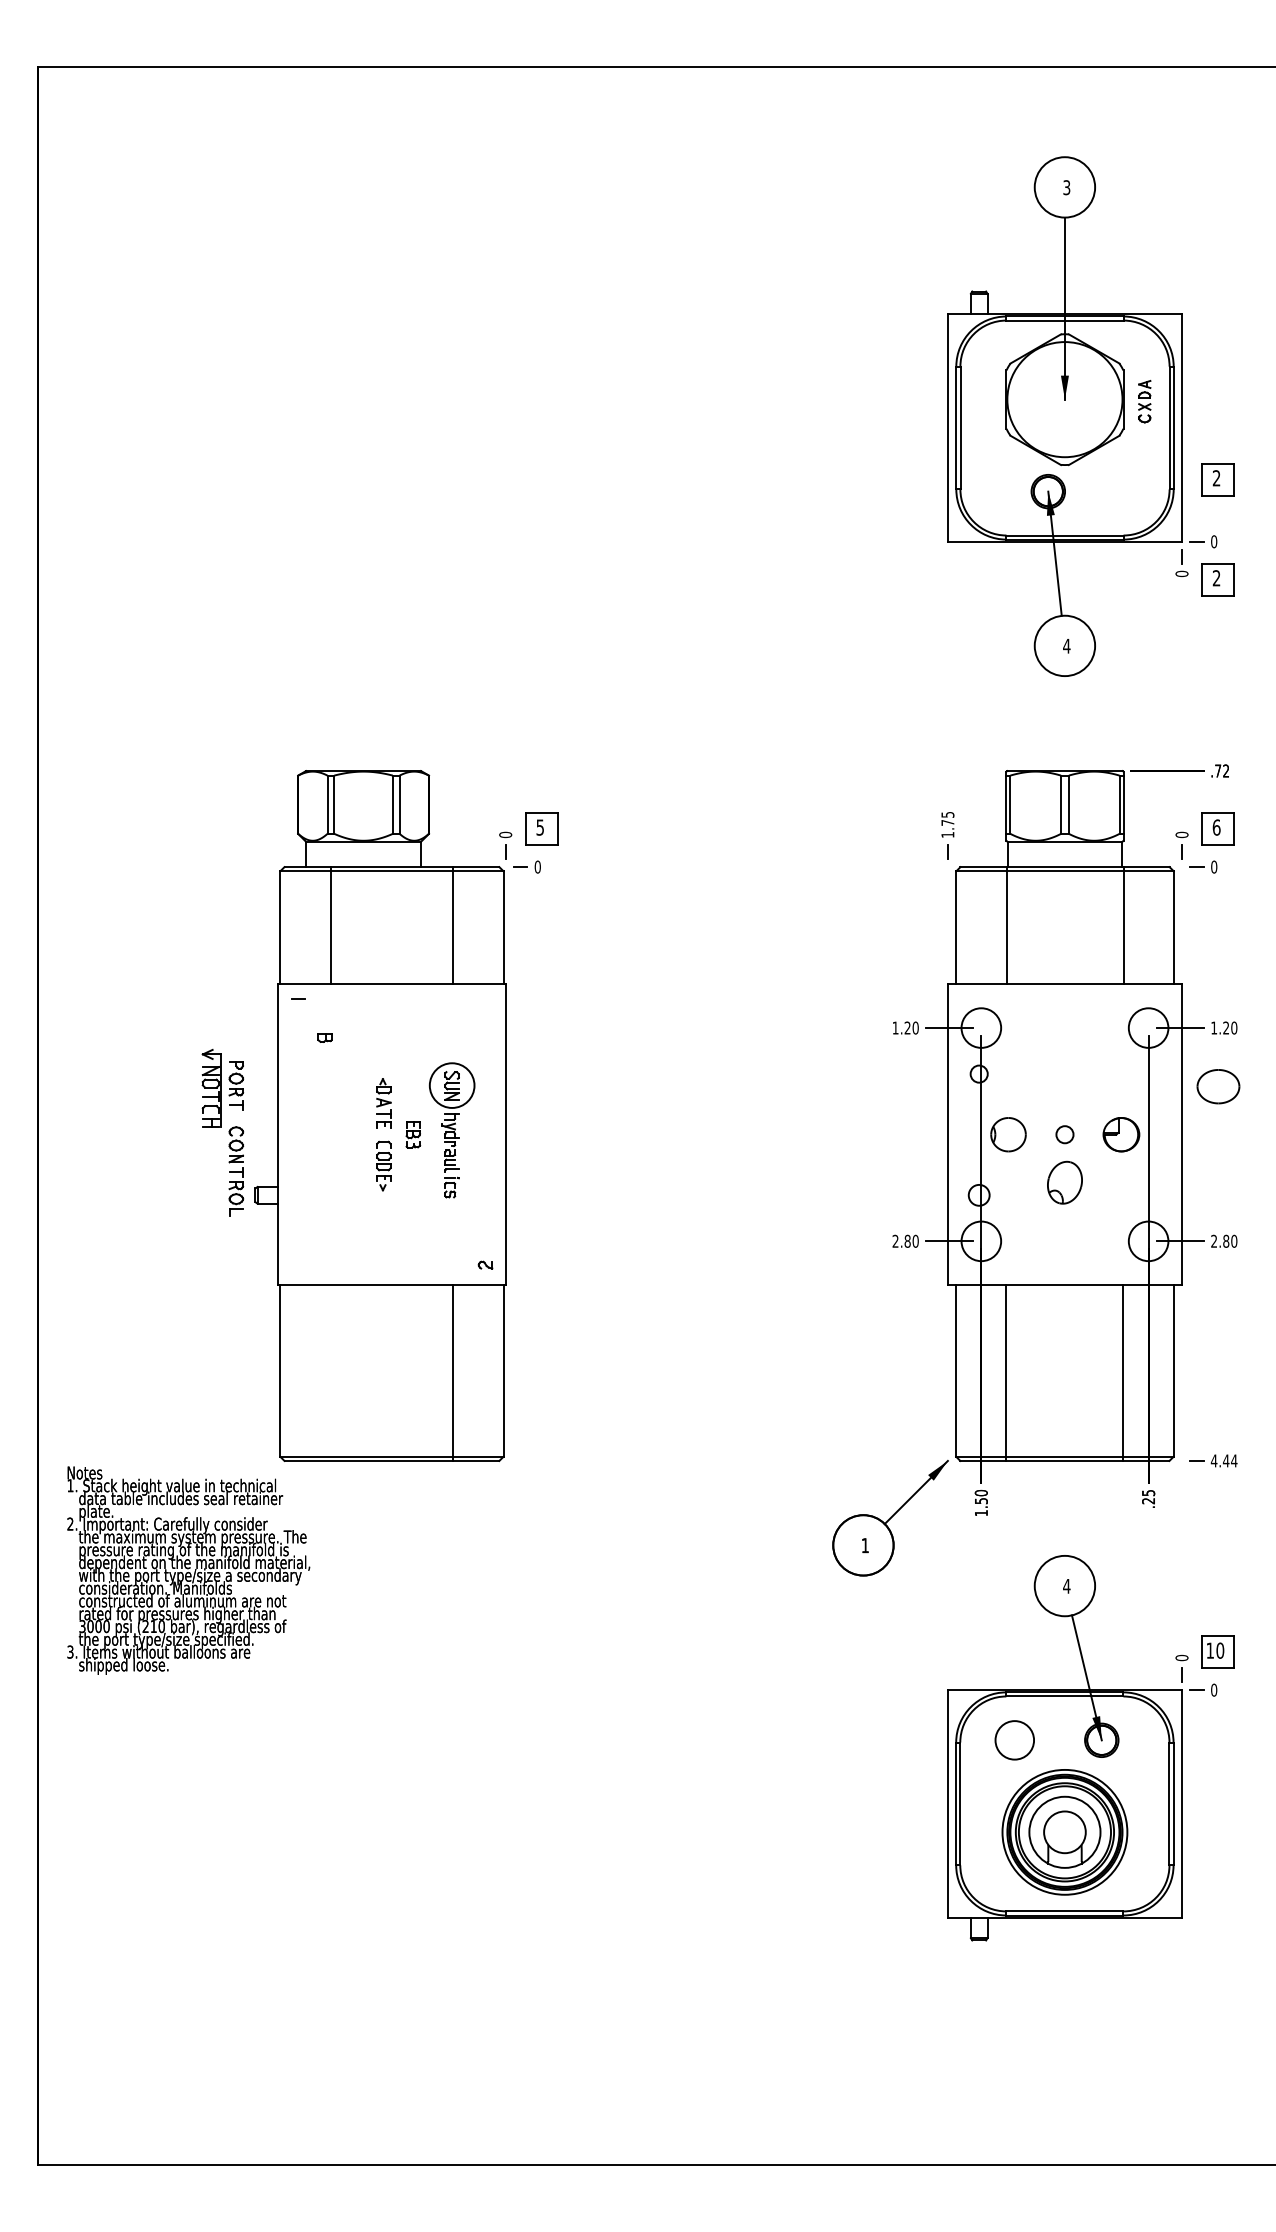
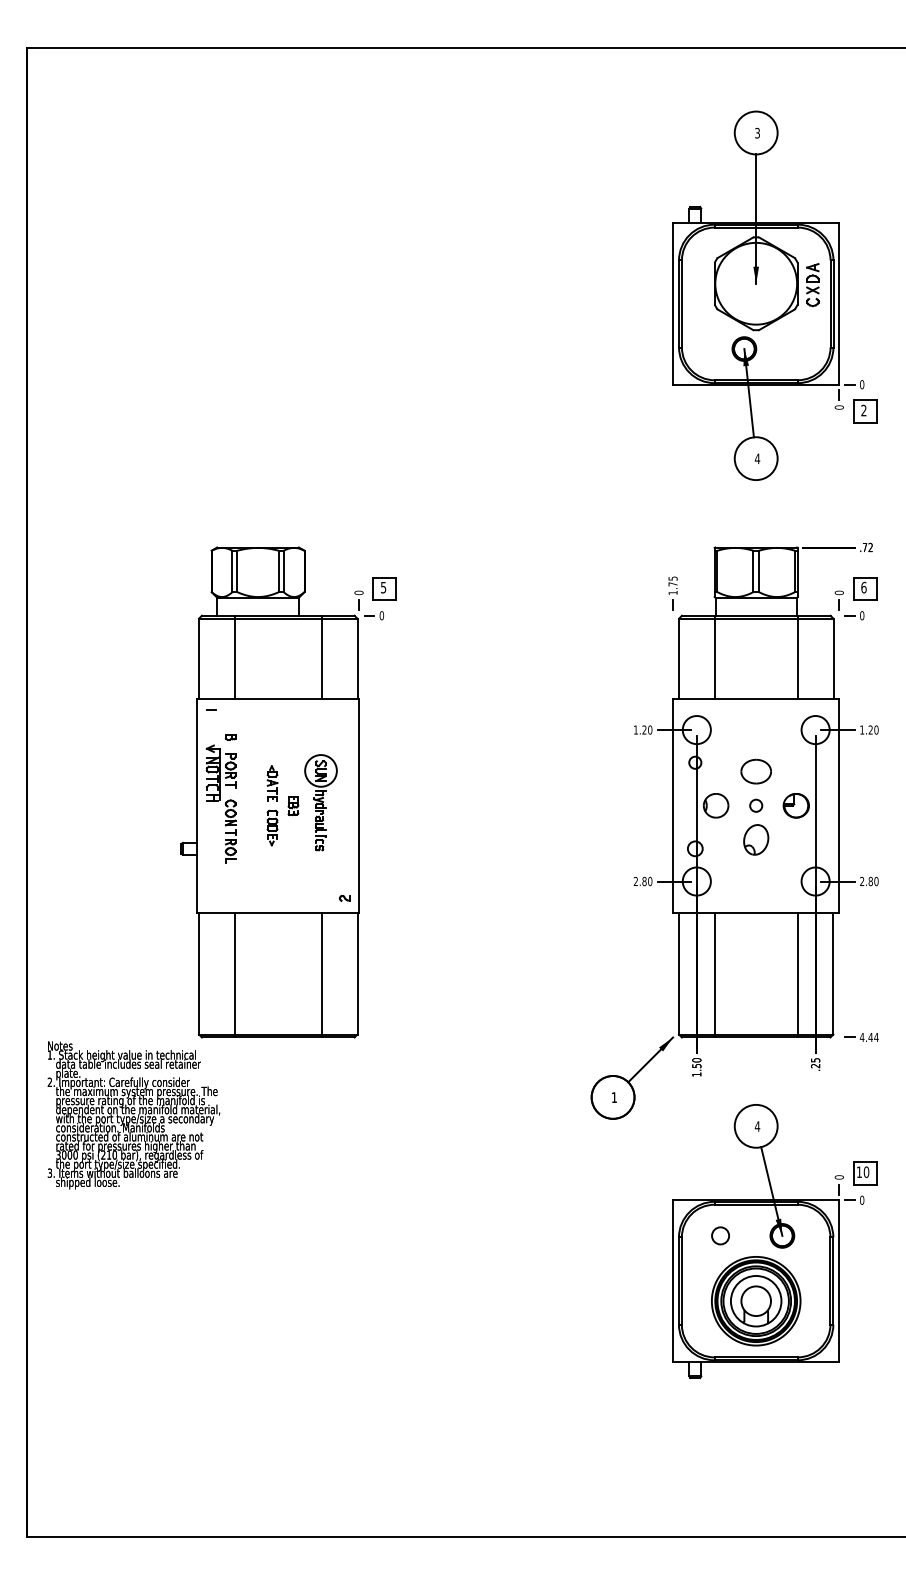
part: (1144, 402) -> (812, 285), size x1.43
part: (1218, 479) -> (865, 340), removed
part: (1217, 1086) -> (755, 771), moved
part: (221, 1131) -> (220, 803), moved
line: (330, 1372) -> (234, 974), added
circle: (1014, 1739) -> (720, 1235), size x0.62

